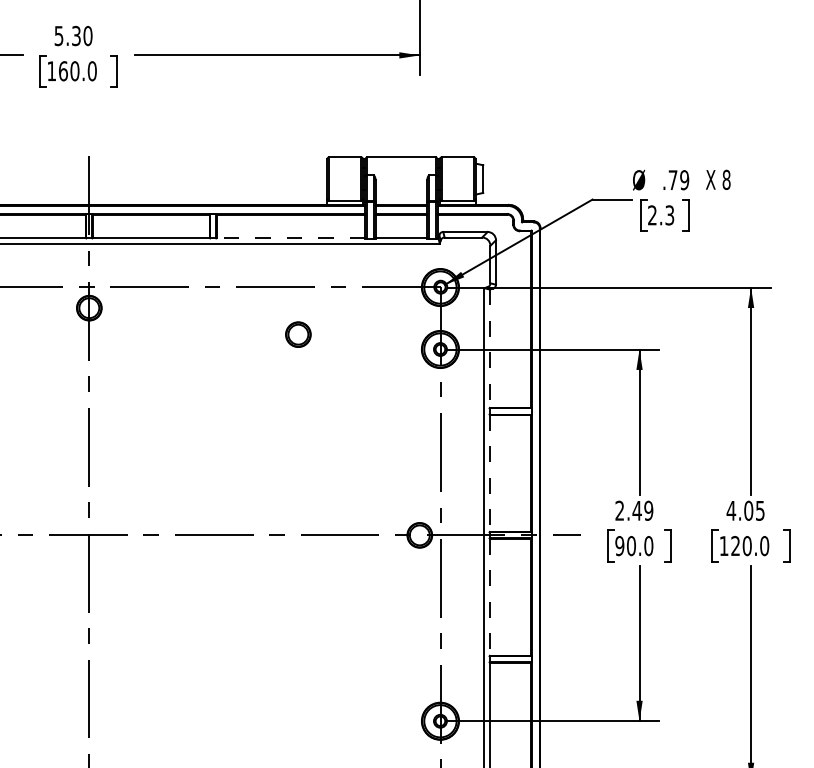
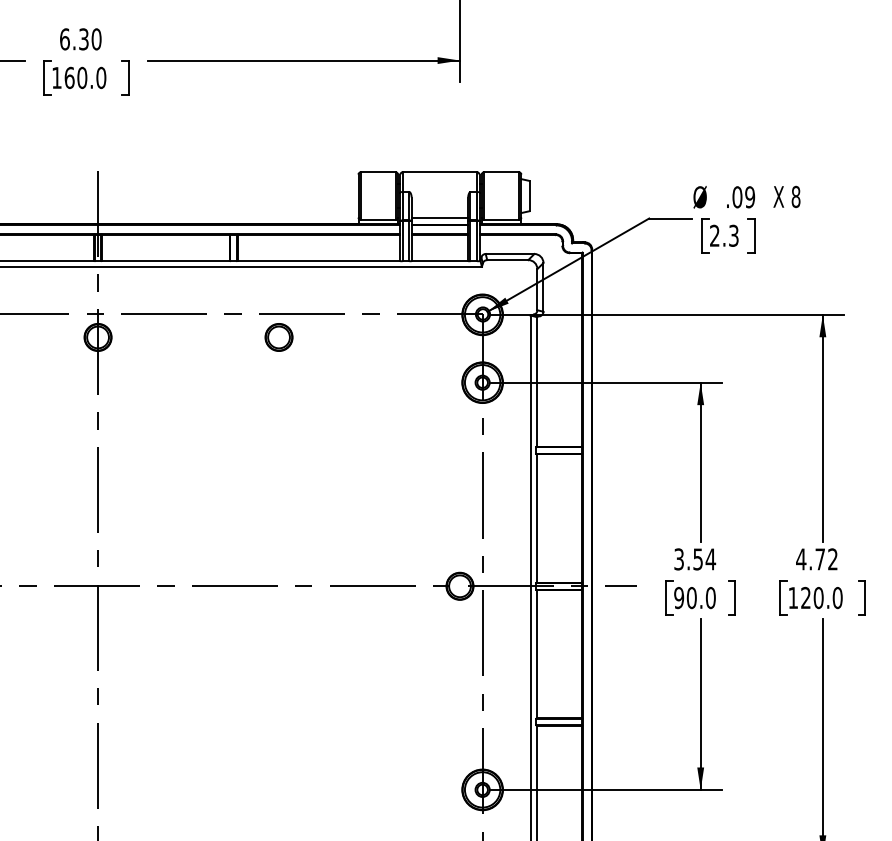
text: (58, 36) -> (64, 39), 5.30 -> 6.30
text: (673, 180) -> (737, 197), .79 -> .09
line: (401, 199) -> (439, 218), added
line: (290, 237) -> (318, 260), dashed -> solid
part: (297, 334) -> (278, 337), moved
line: (489, 348) -> (536, 381), dashed -> solid
line: (489, 473) -> (536, 518), dashed -> solid
text: (634, 510) -> (695, 559), 2.49 -> 3.54
text: (754, 510) -> (826, 559), 4.05 -> 4.72
line: (489, 597) -> (536, 654), dashed -> solid

